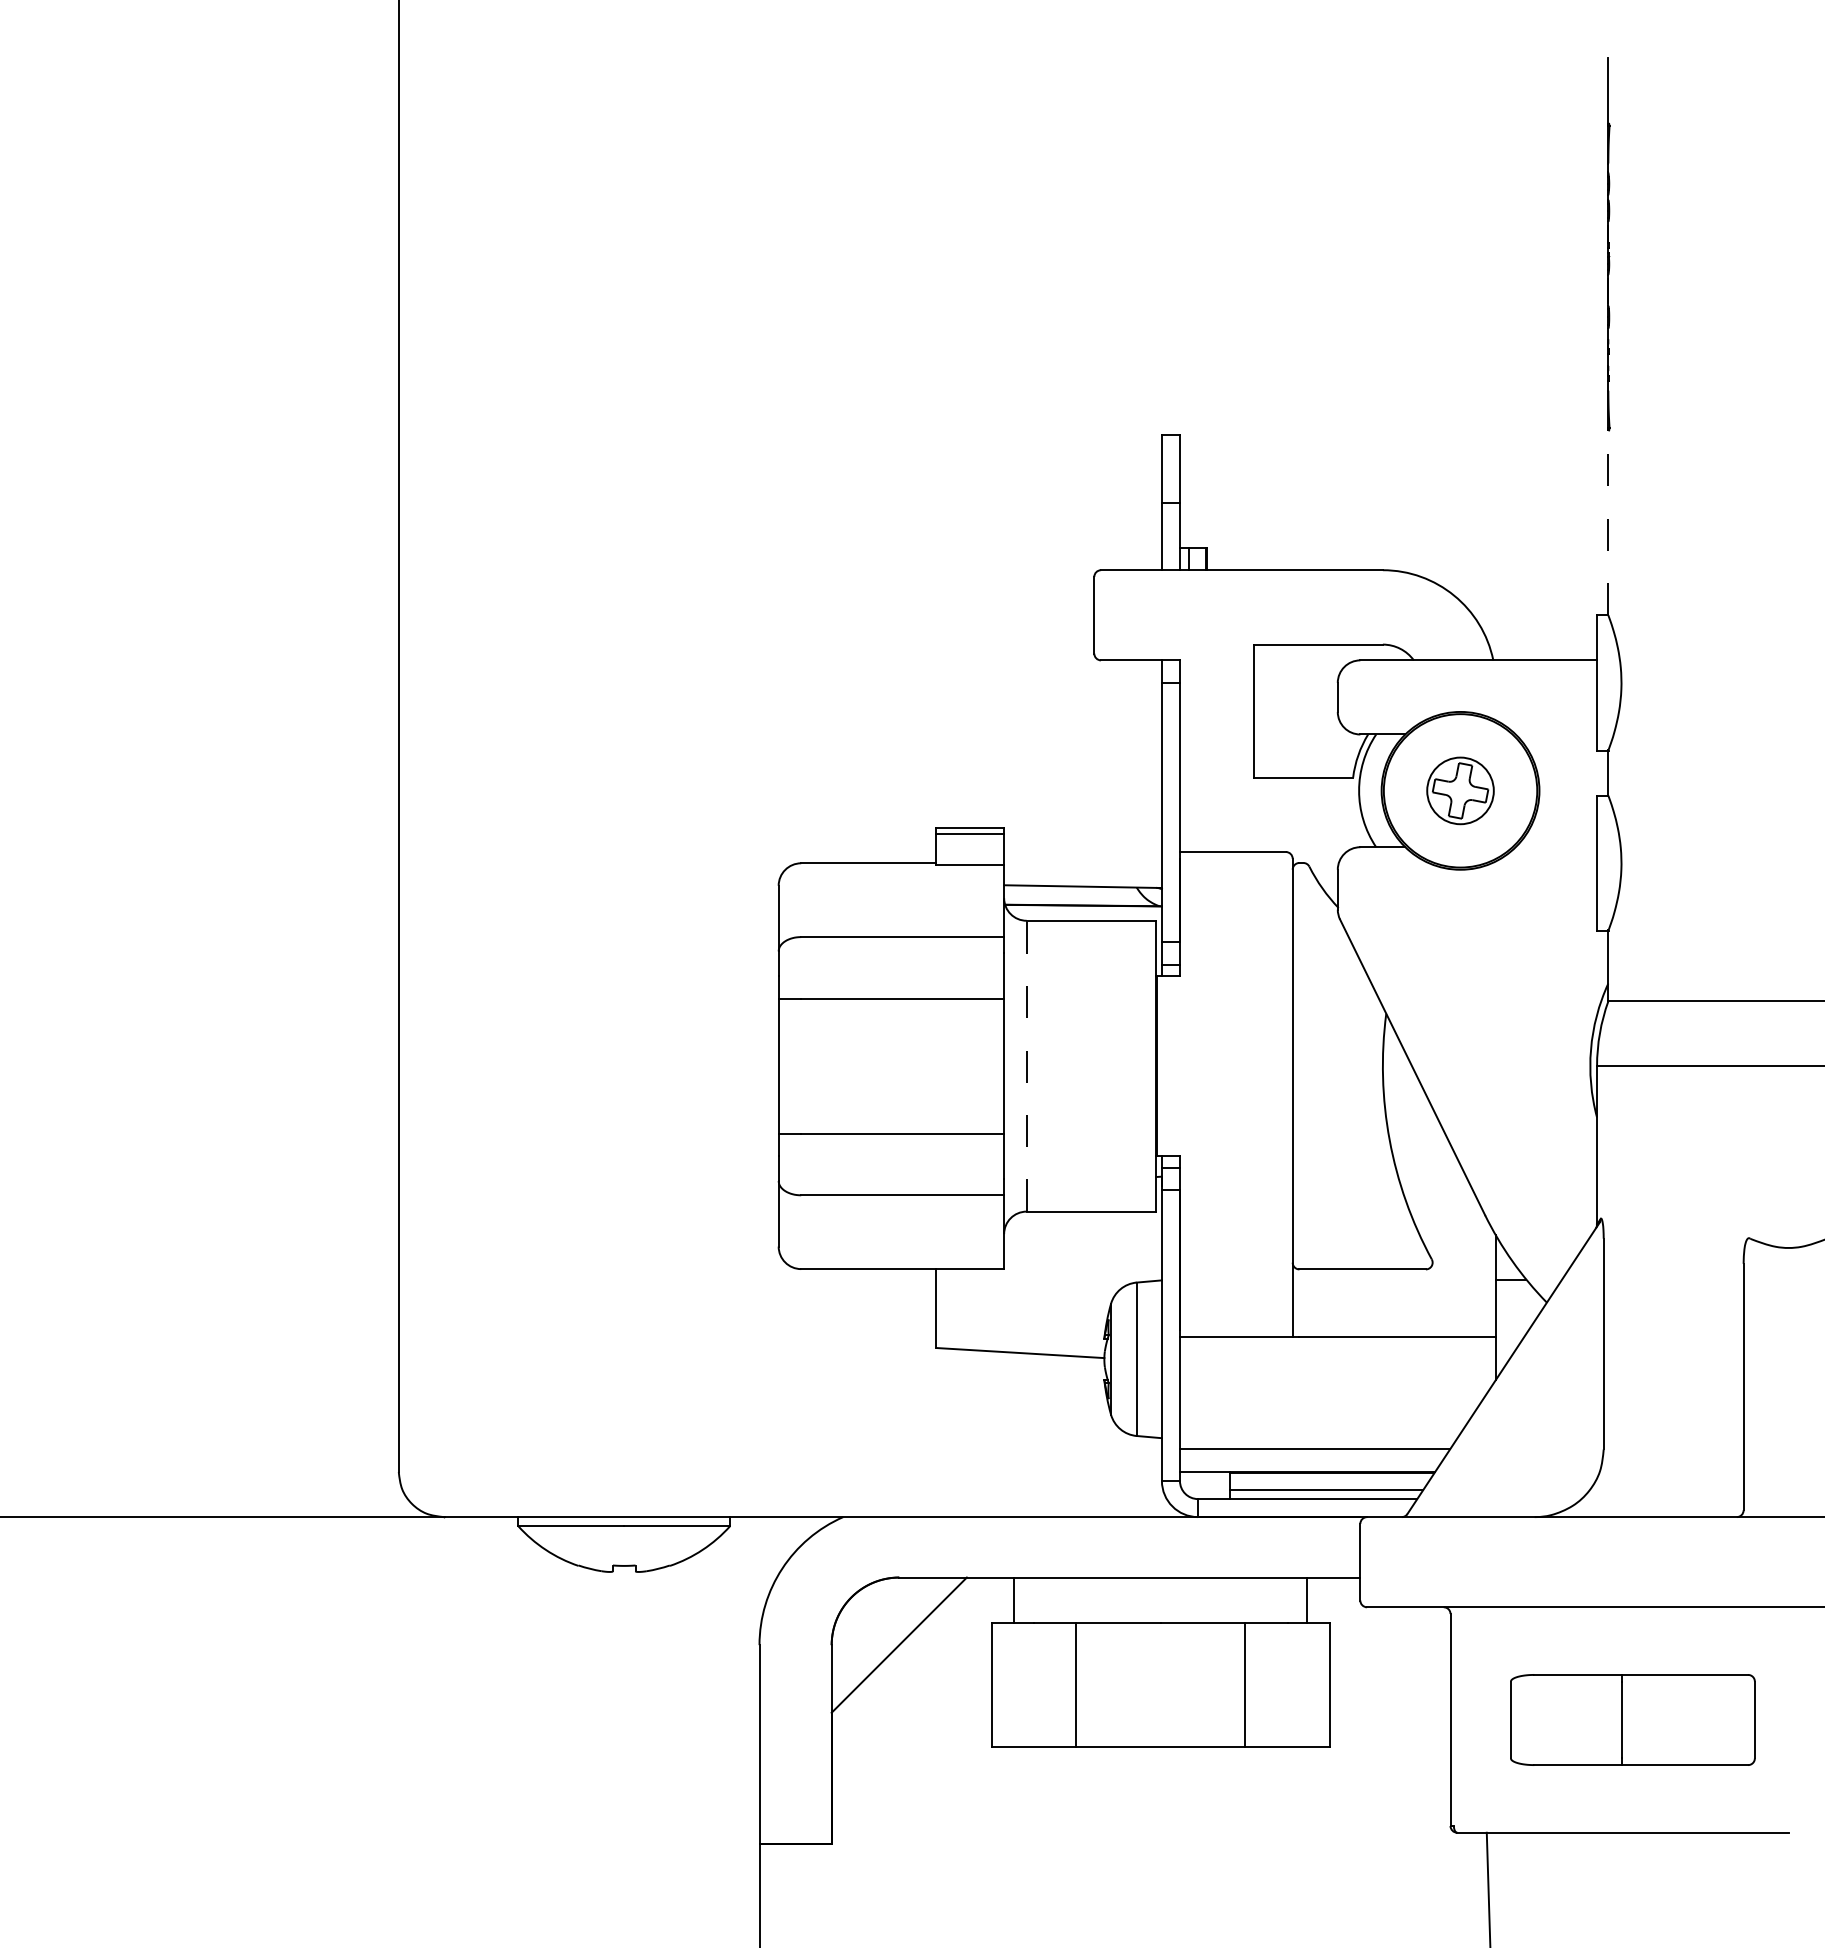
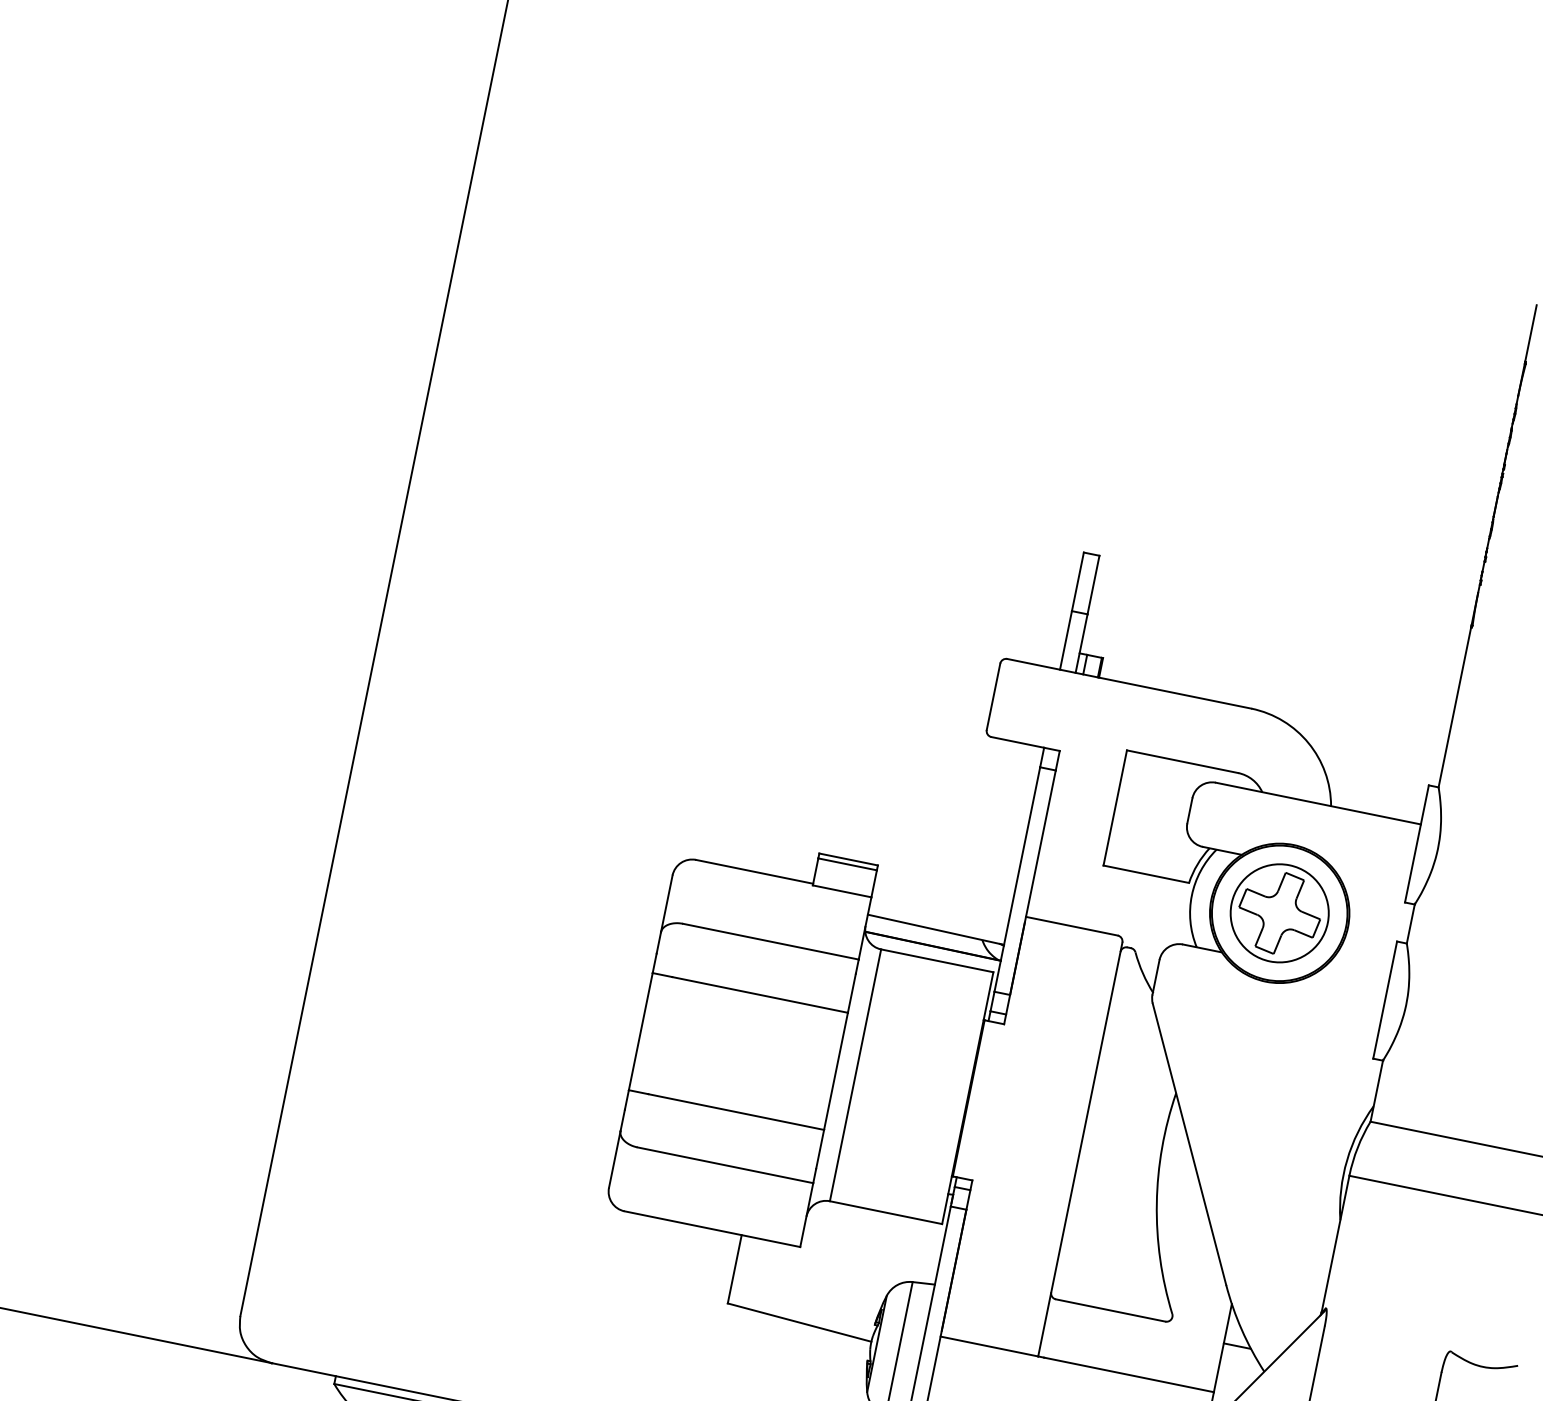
line: (1608, 522) -> (1455, 707), dashed -> solid
part: (1460, 790) -> (1279, 913), size x1.67
line: (1026, 1065) -> (855, 1074), dashed -> solid

